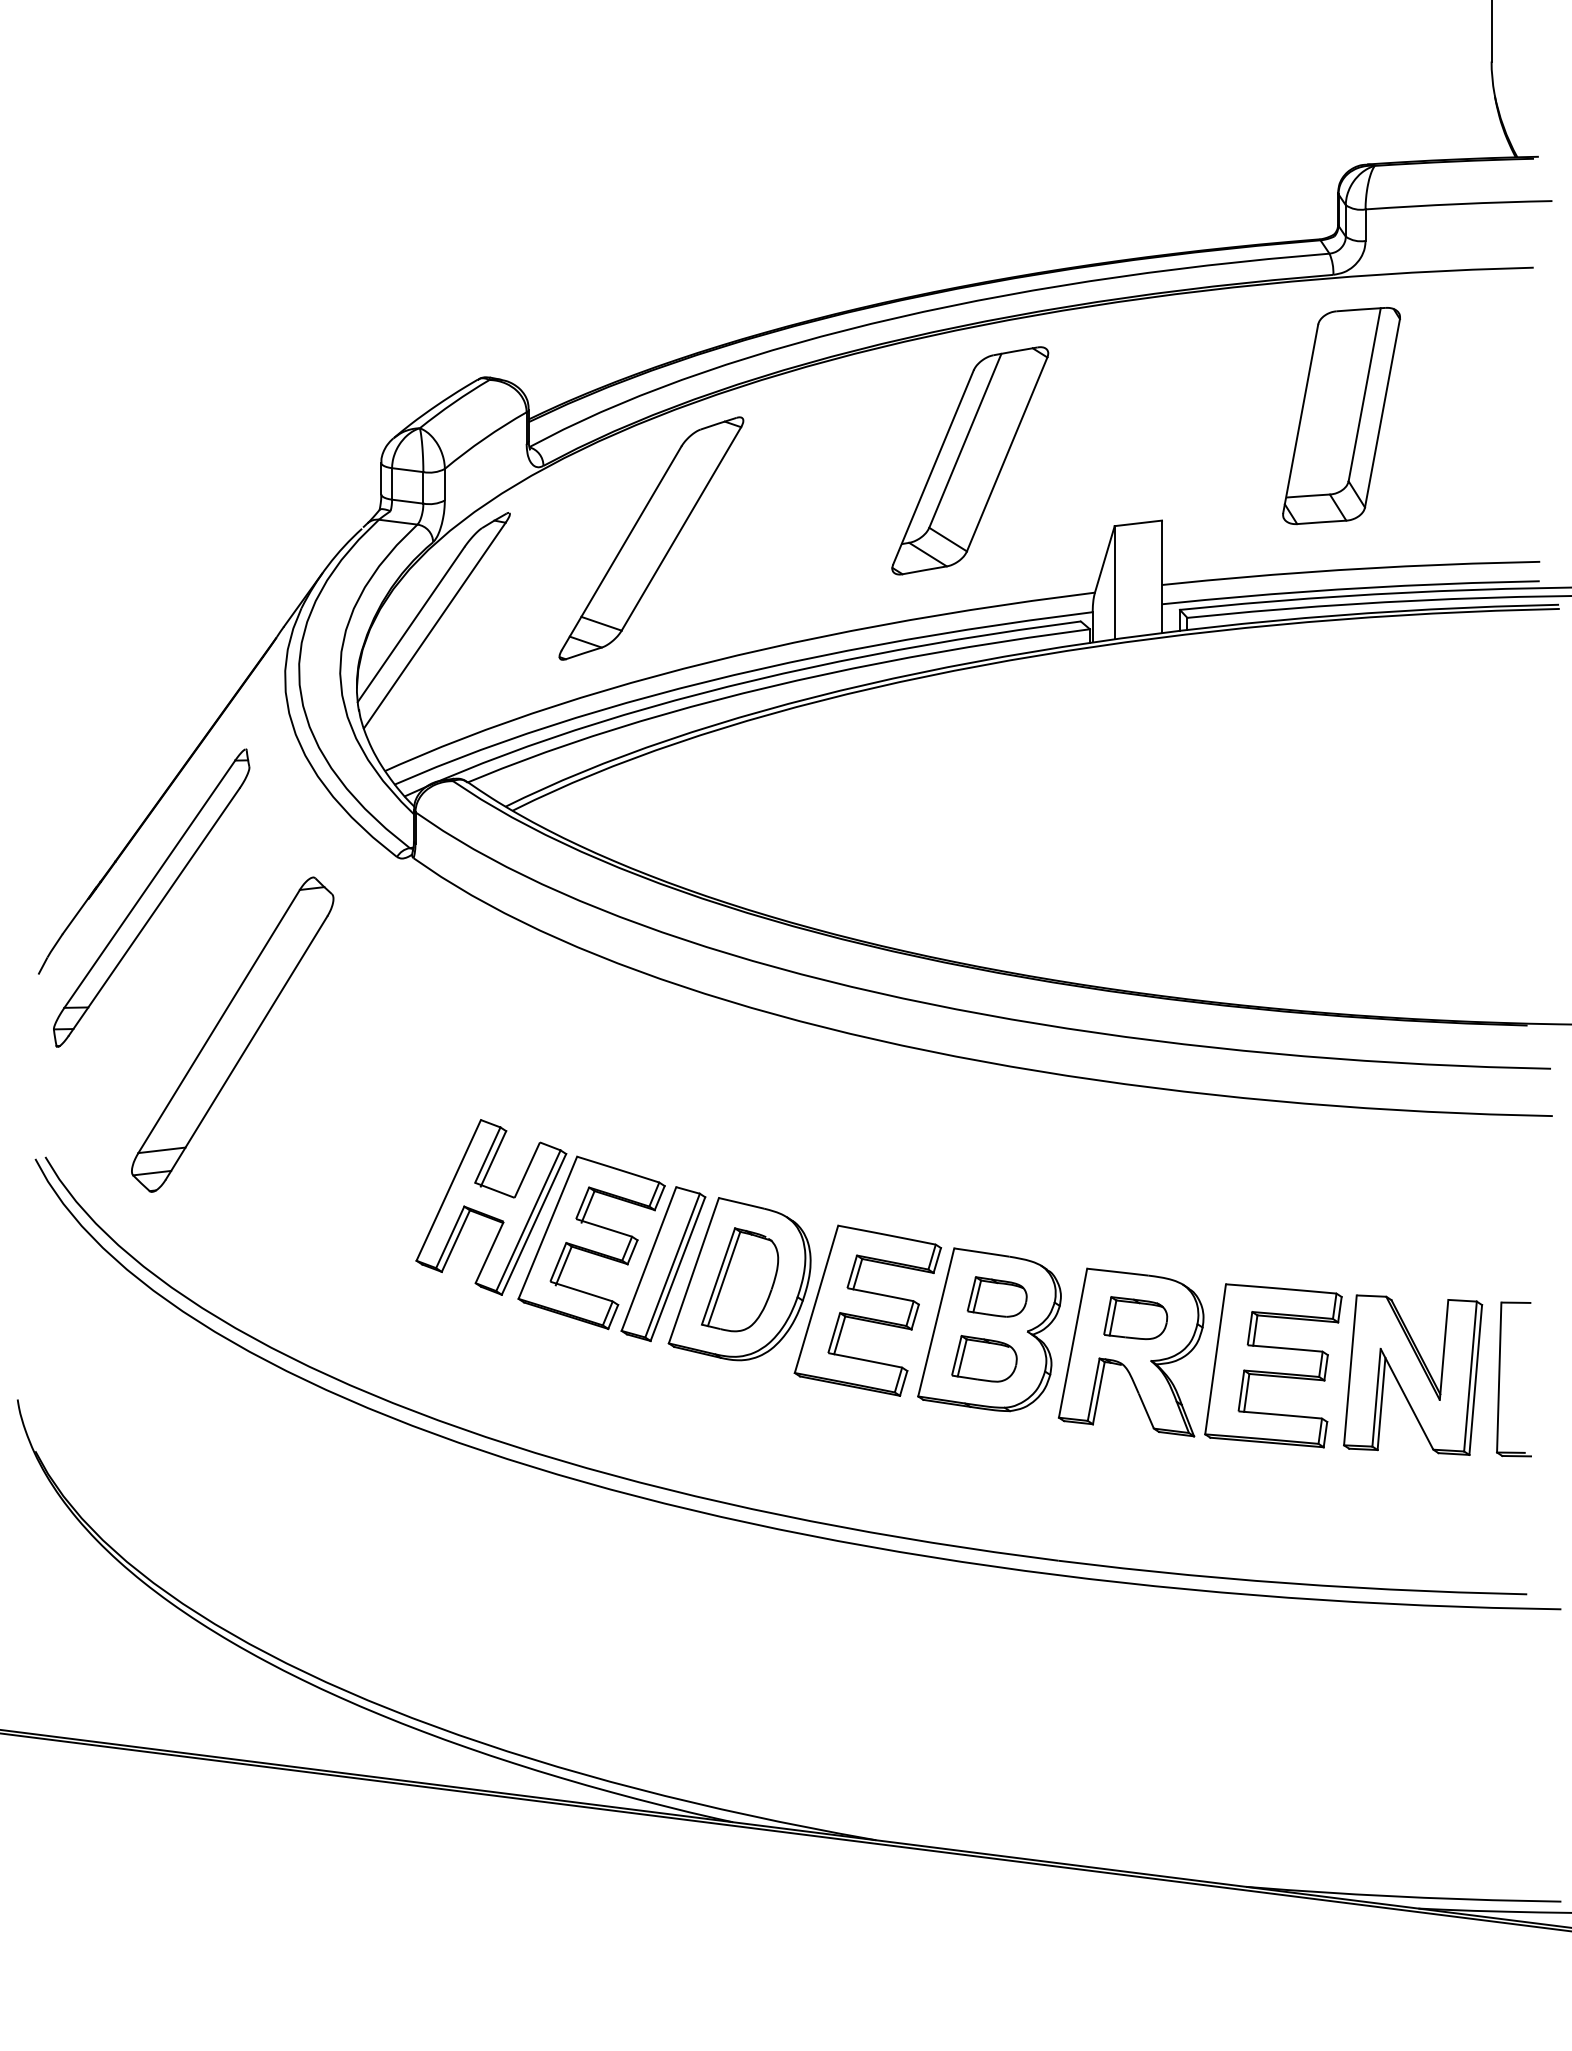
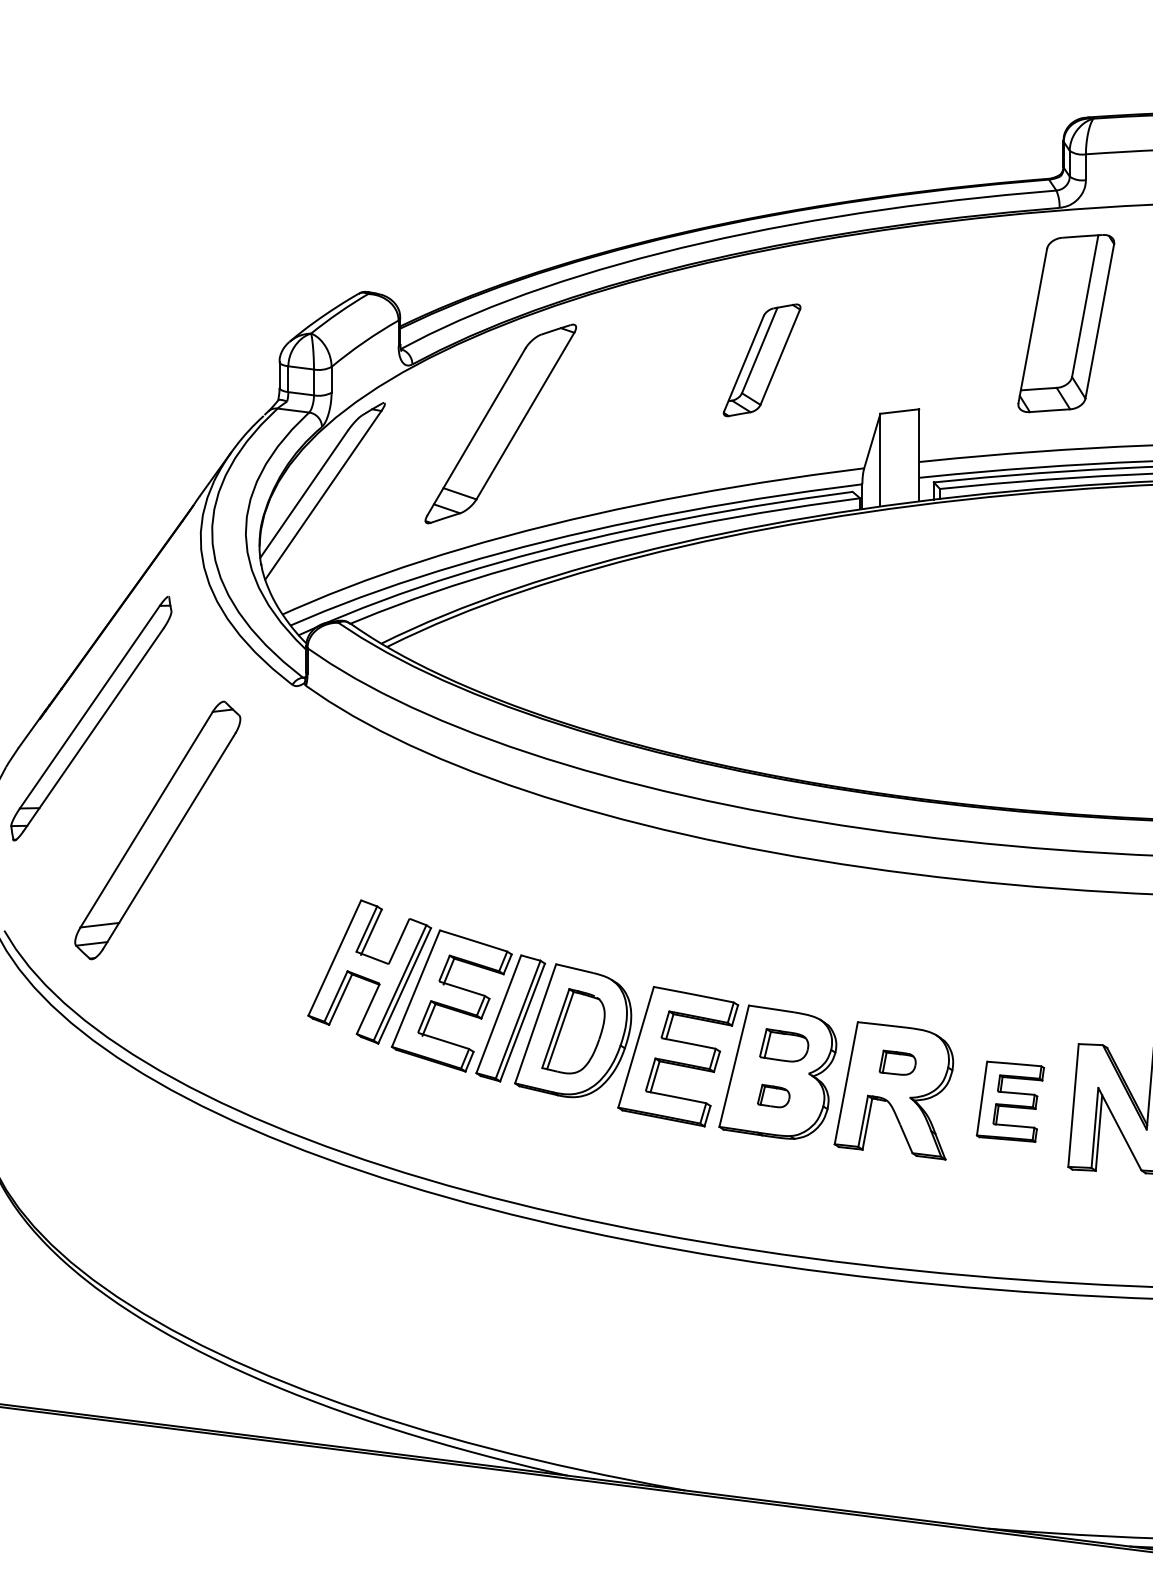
part: (970, 460) -> (762, 360), size x0.6
part: (1135, 1318) -> (897, 1062), size x0.7
part: (984, 1358) -> (773, 1095), size x0.6
part: (1273, 1365) -> (1010, 1101), size x0.6

